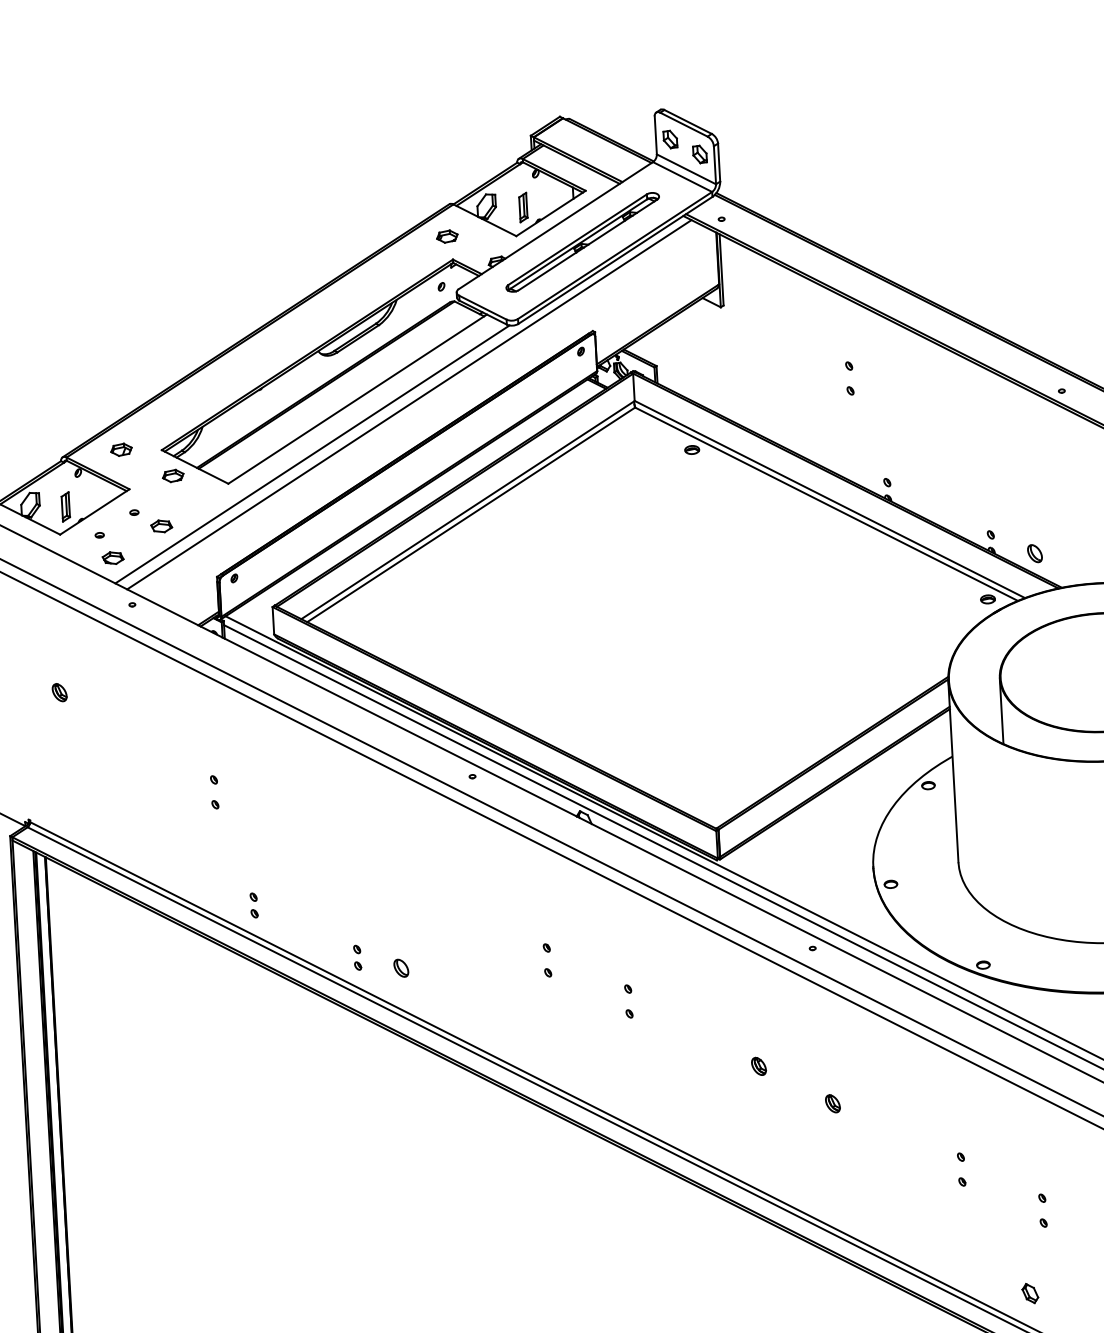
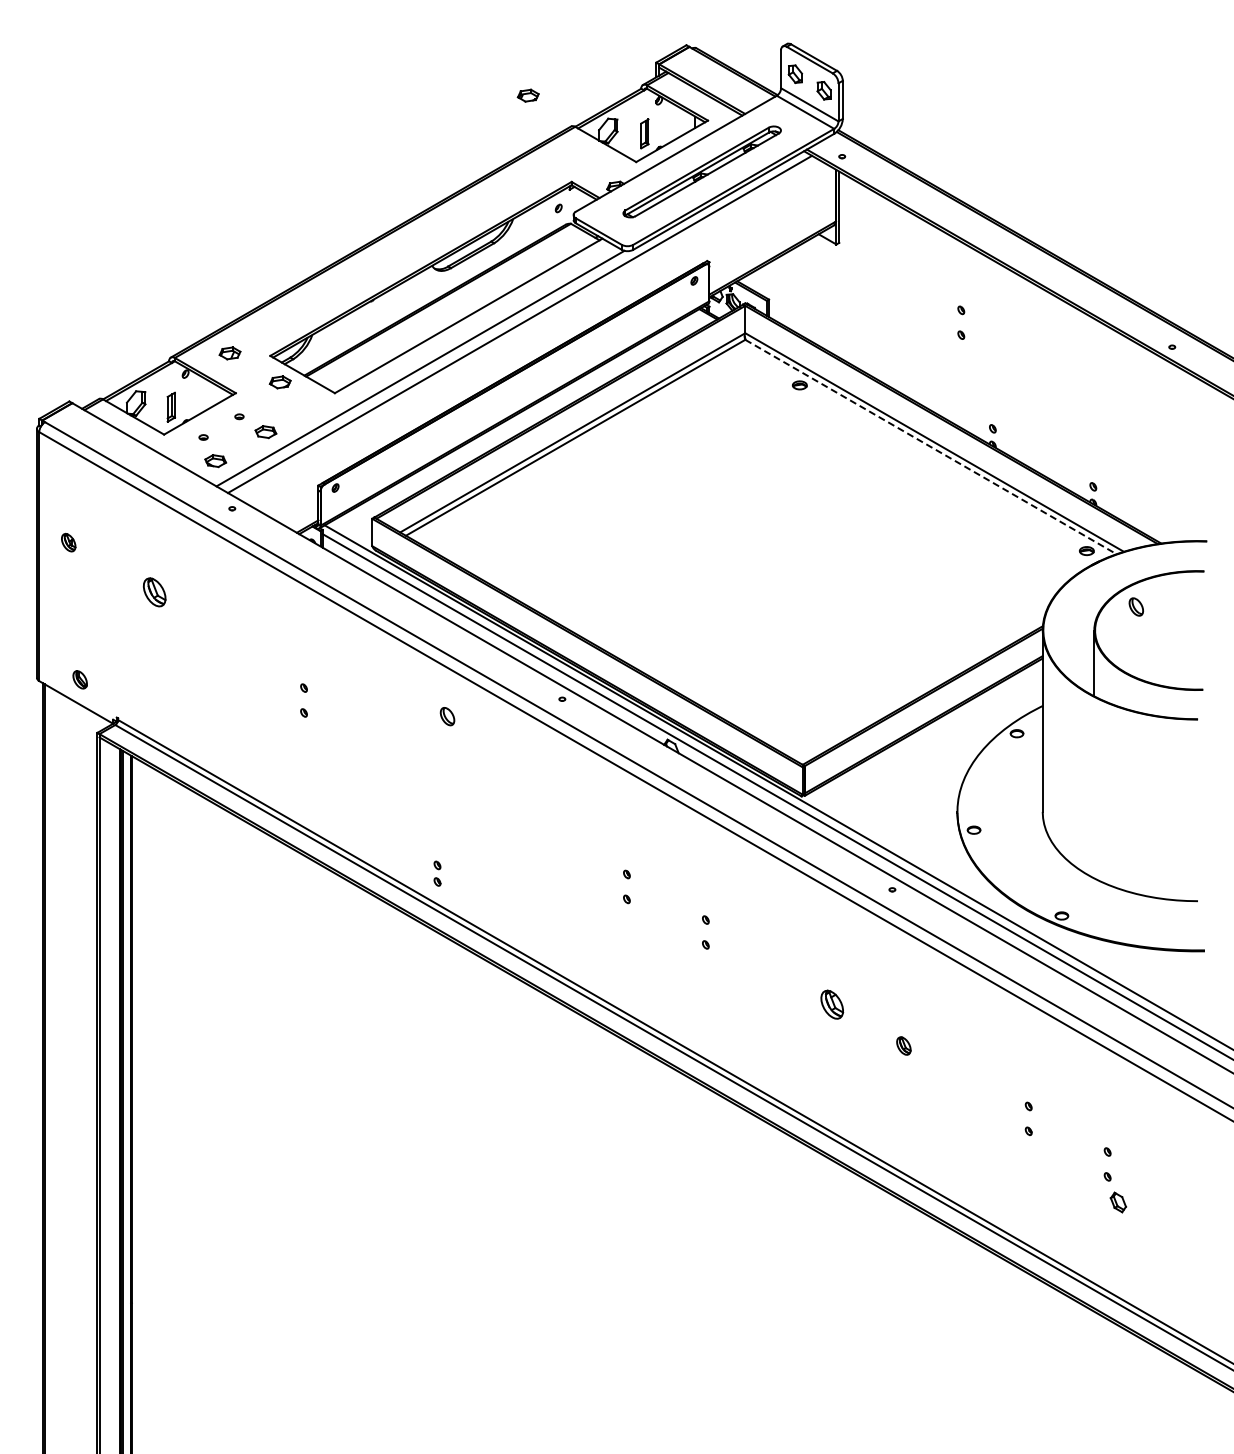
part: (446, 236) -> (527, 95), moved
line: (827, 504) -> (931, 447), solid -> dashed
part: (1034, 553) -> (1135, 606), moved
part: (59, 692) -> (154, 592), size x1.6
part: (254, 905) -> (337, 815), removed
part: (401, 968) -> (447, 716), moved
part: (758, 1066) -> (831, 1004), size x1.6
part: (1030, 1293) -> (1118, 1202), moved

